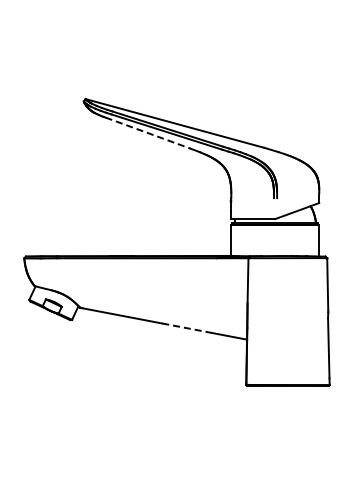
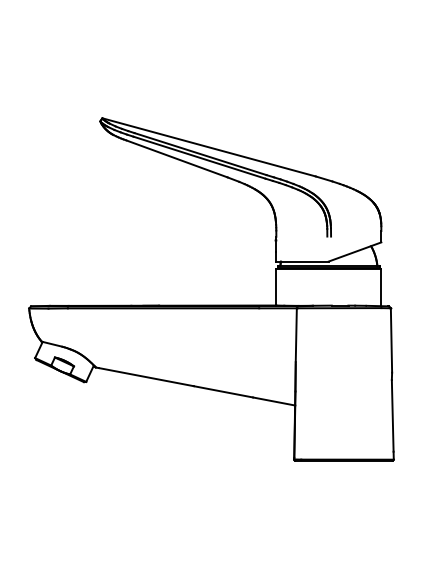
line: (148, 133) -> (177, 159), dashed -> solid
line: (187, 328) -> (224, 392), dashed -> solid

